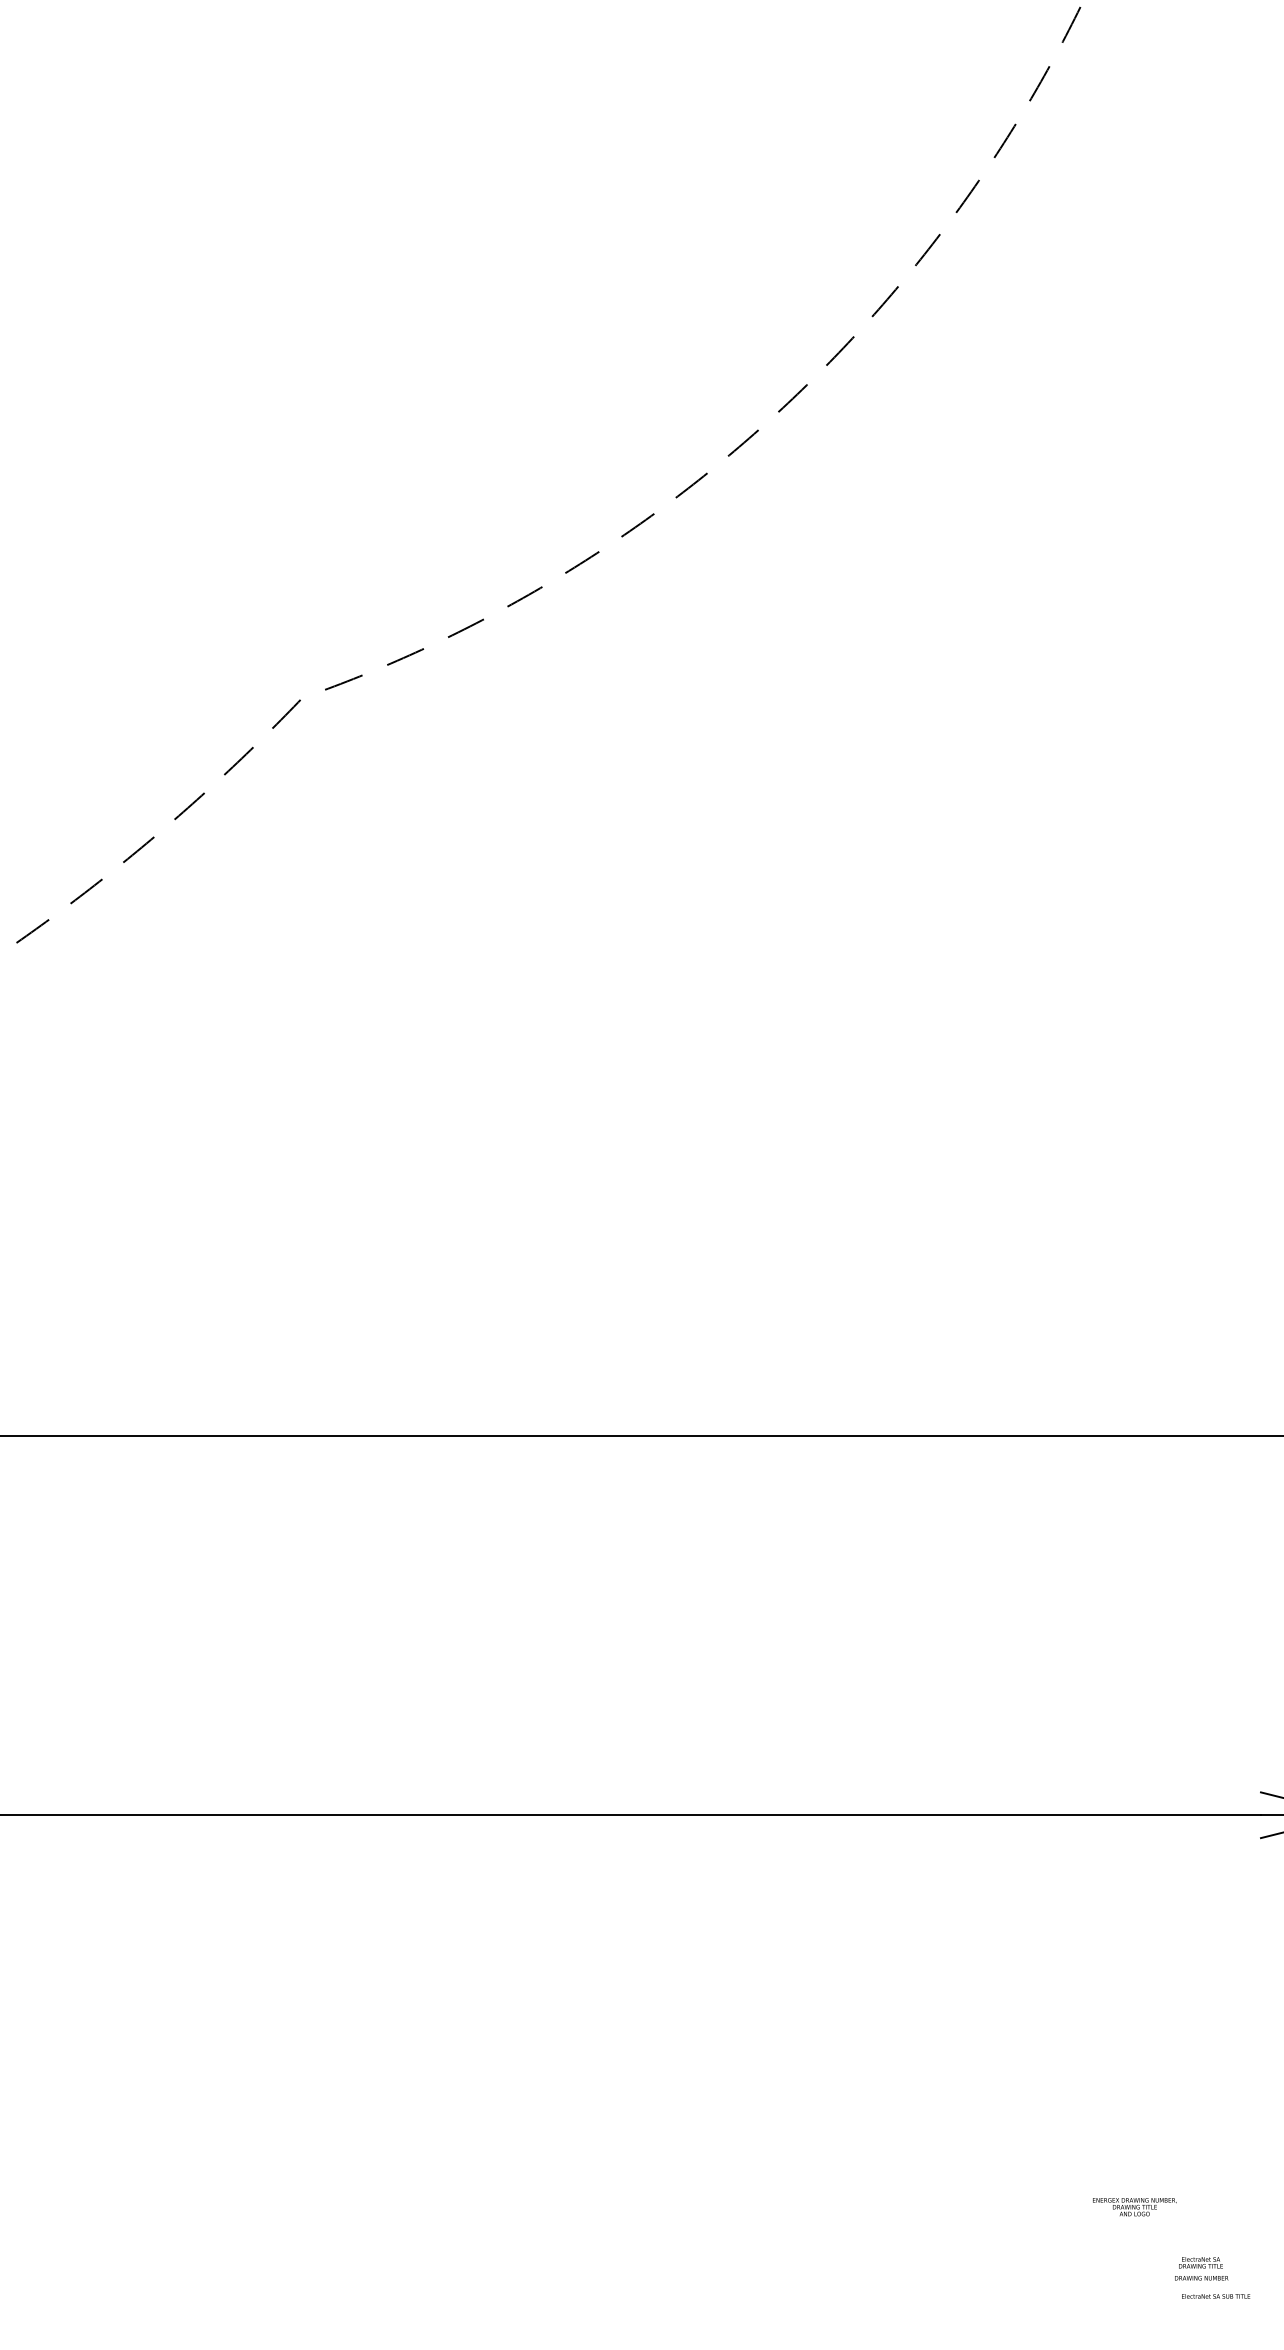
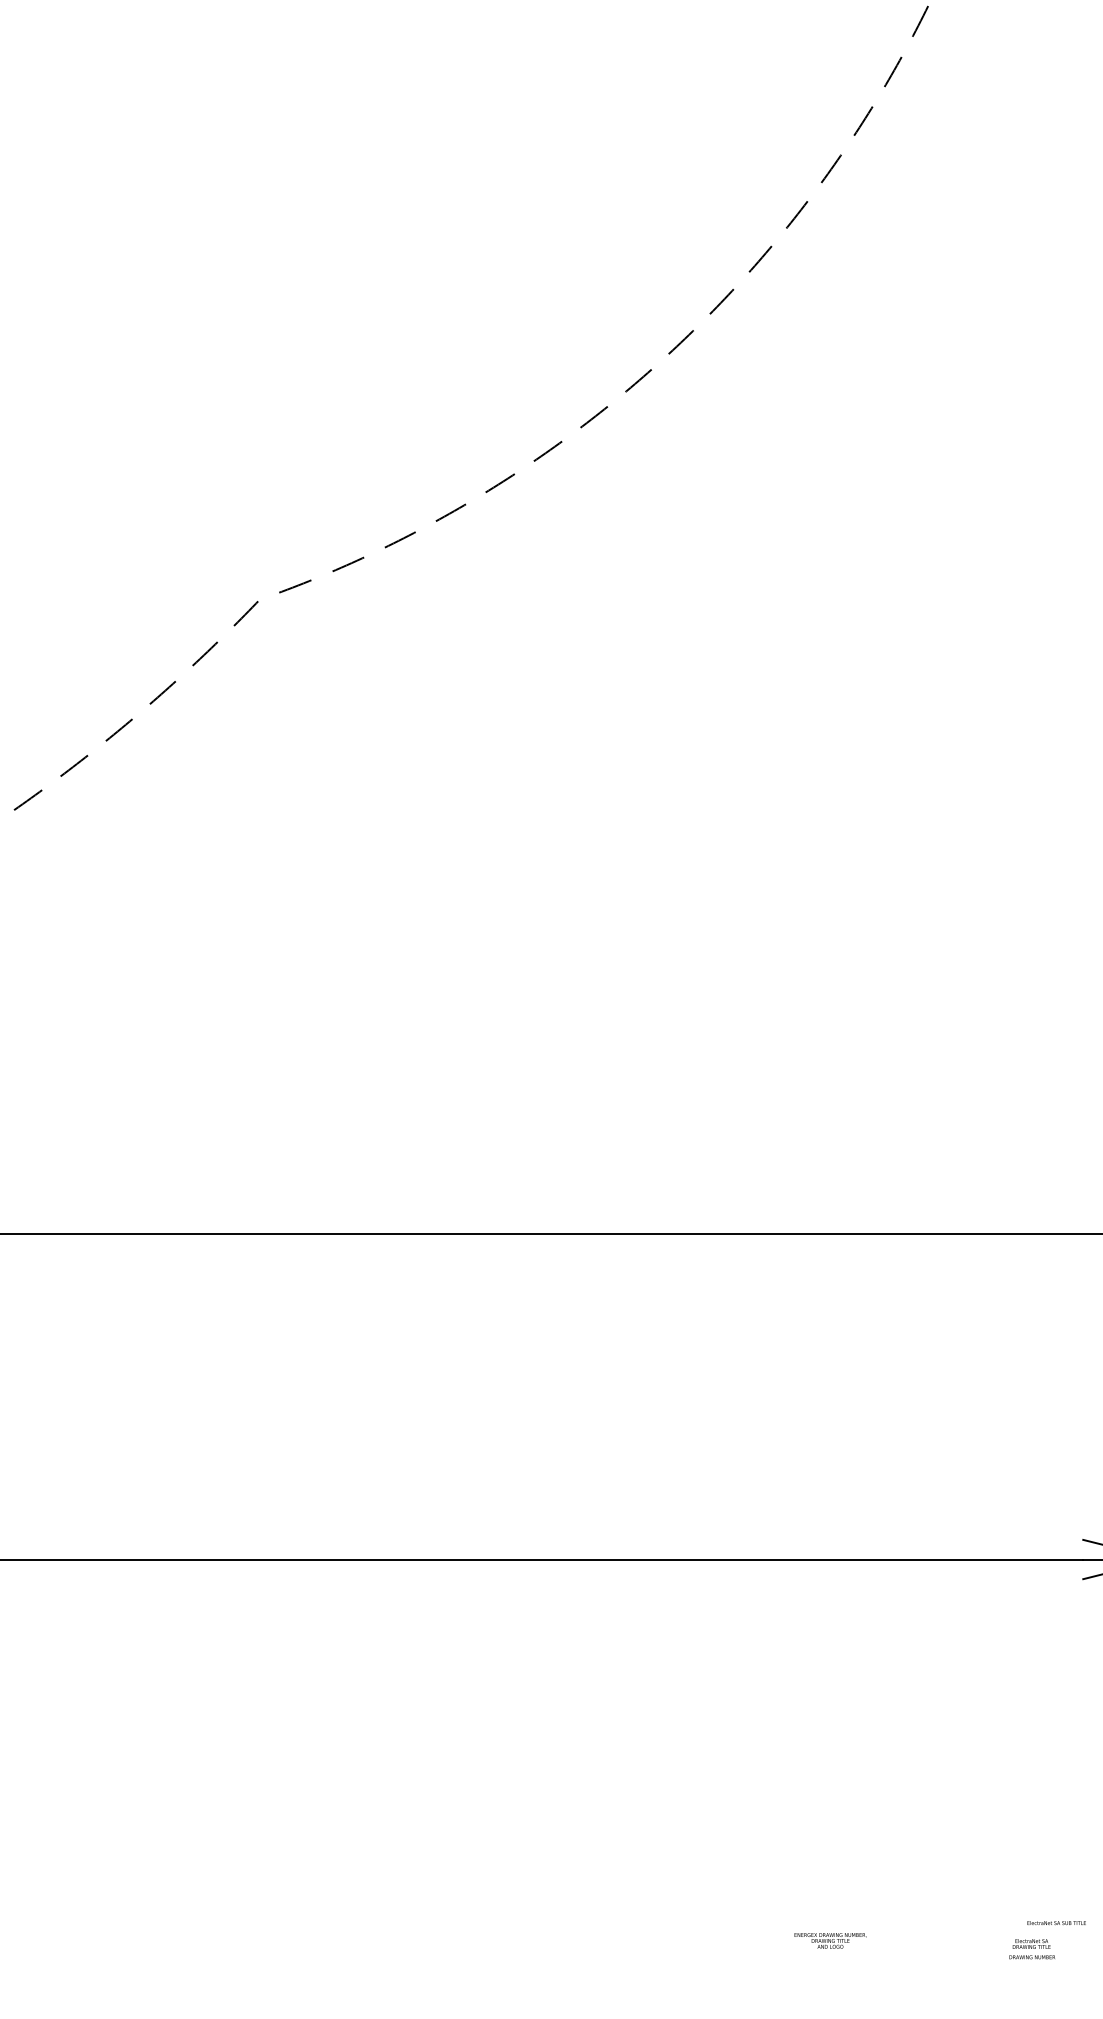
text: (1134, 2207) -> (830, 1941), moved
text: (1216, 2296) -> (1057, 1923), moved

